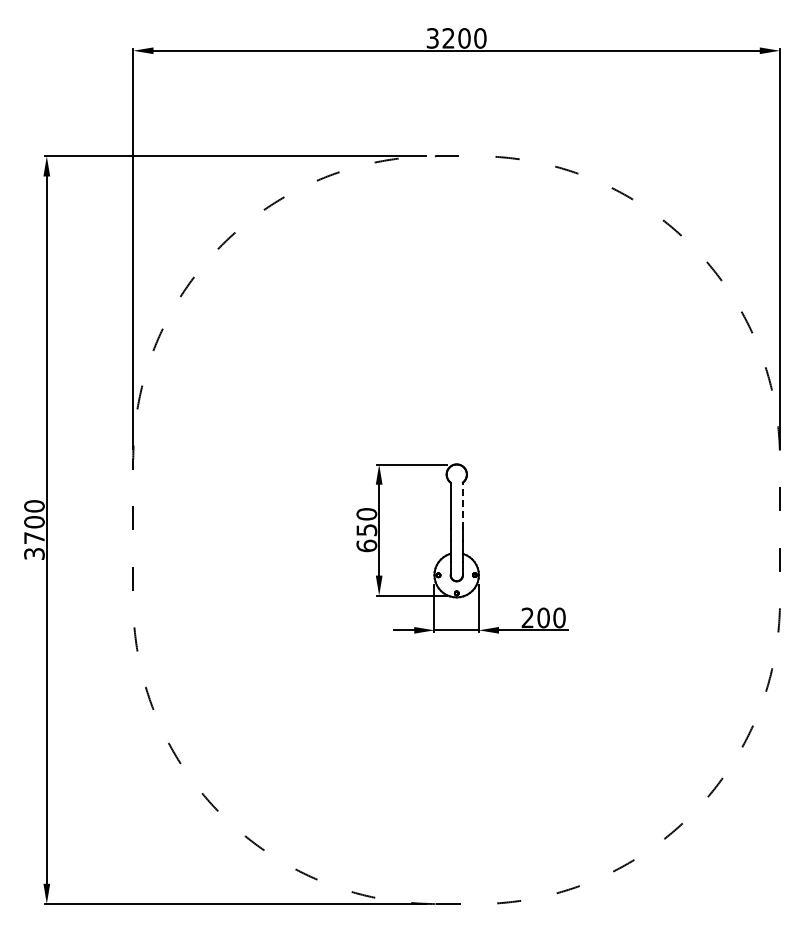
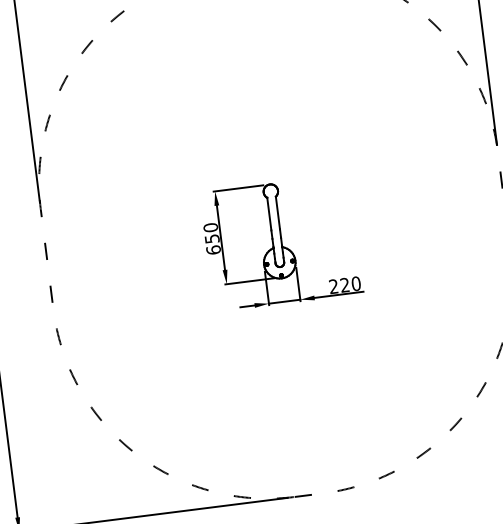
line: (462, 505) -> (277, 212), dashed -> solid
text: (543, 617) -> (344, 284), 200 -> 220

